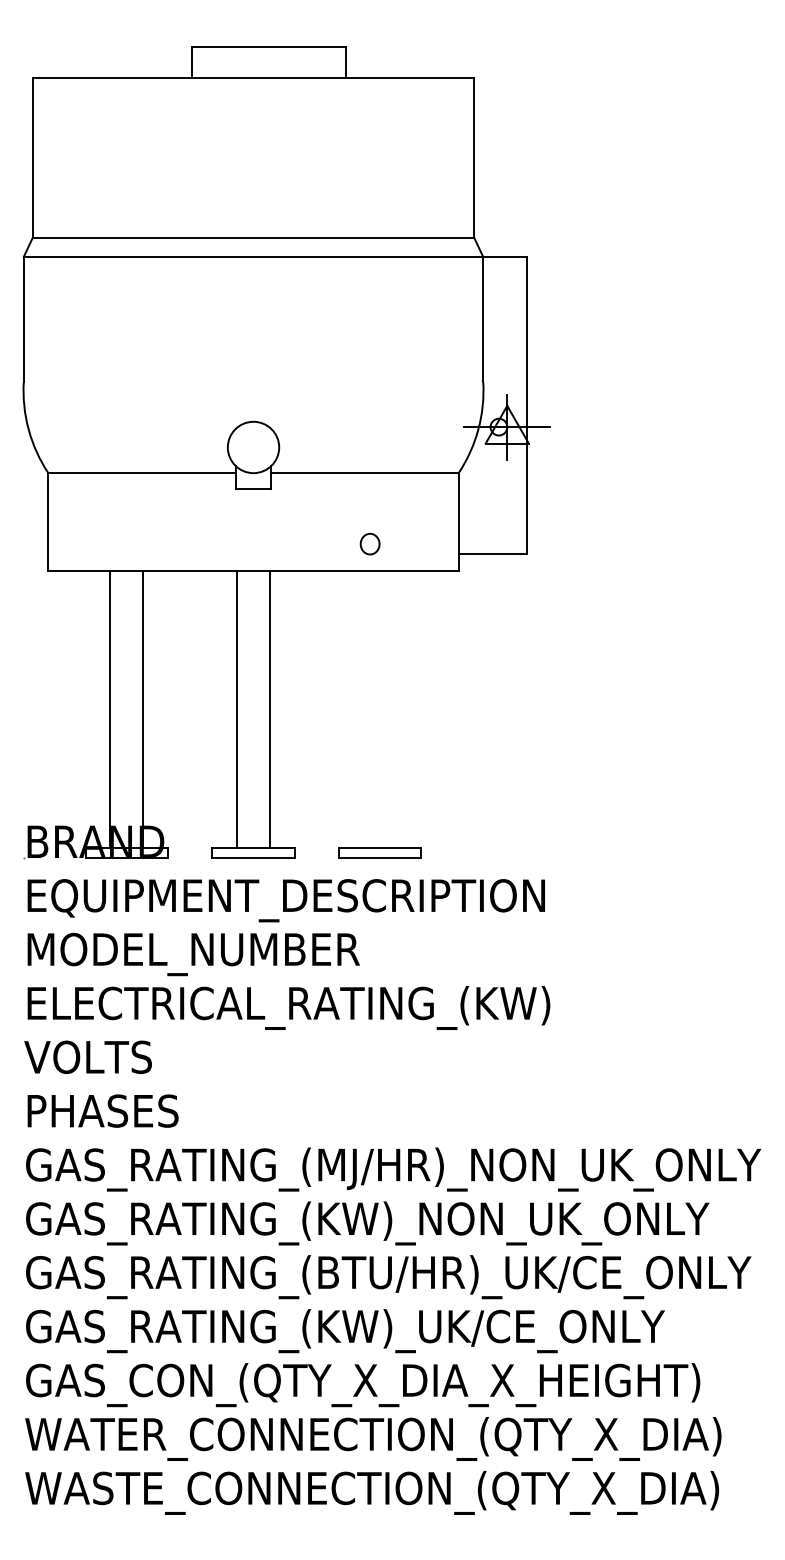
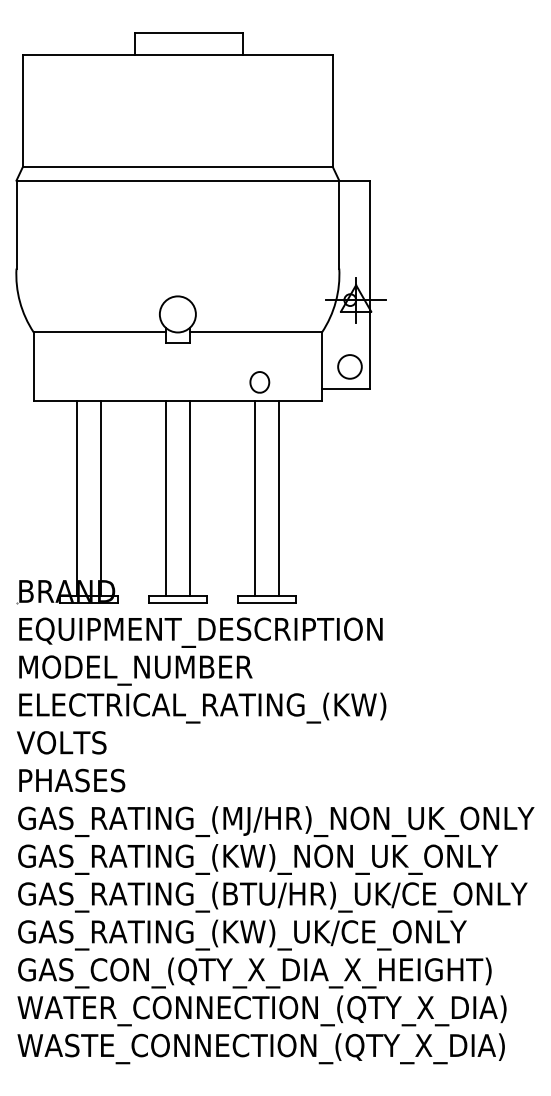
circle: (498, 521) -> (349, 366), added
part: (369, 543) -> (259, 381), size x1.43
line: (363, 709) -> (255, 498), added
line: (397, 709) -> (279, 498), added

